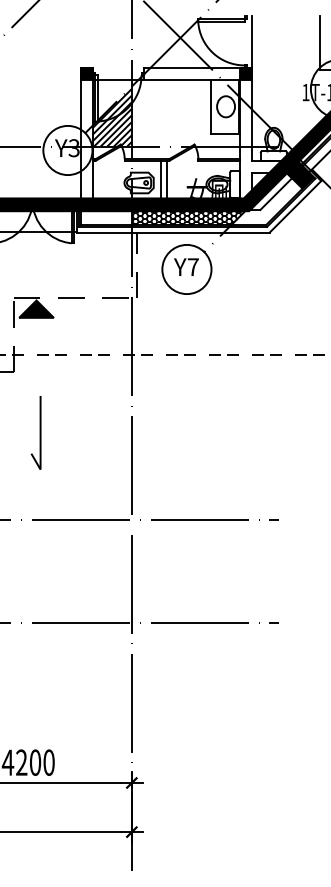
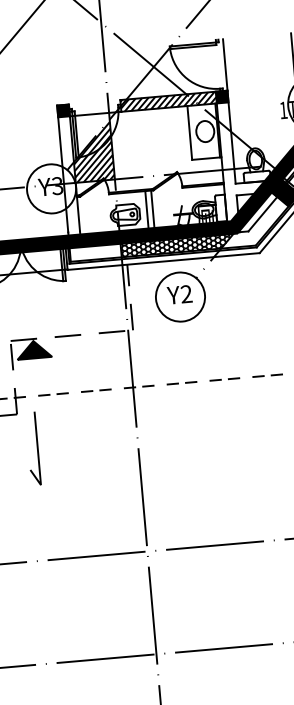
hatch: (191, 73) -> (167, 101), added
text: (192, 266) -> (185, 293), Y7 -> Y2
line: (39, 432) -> (36, 448), moved

